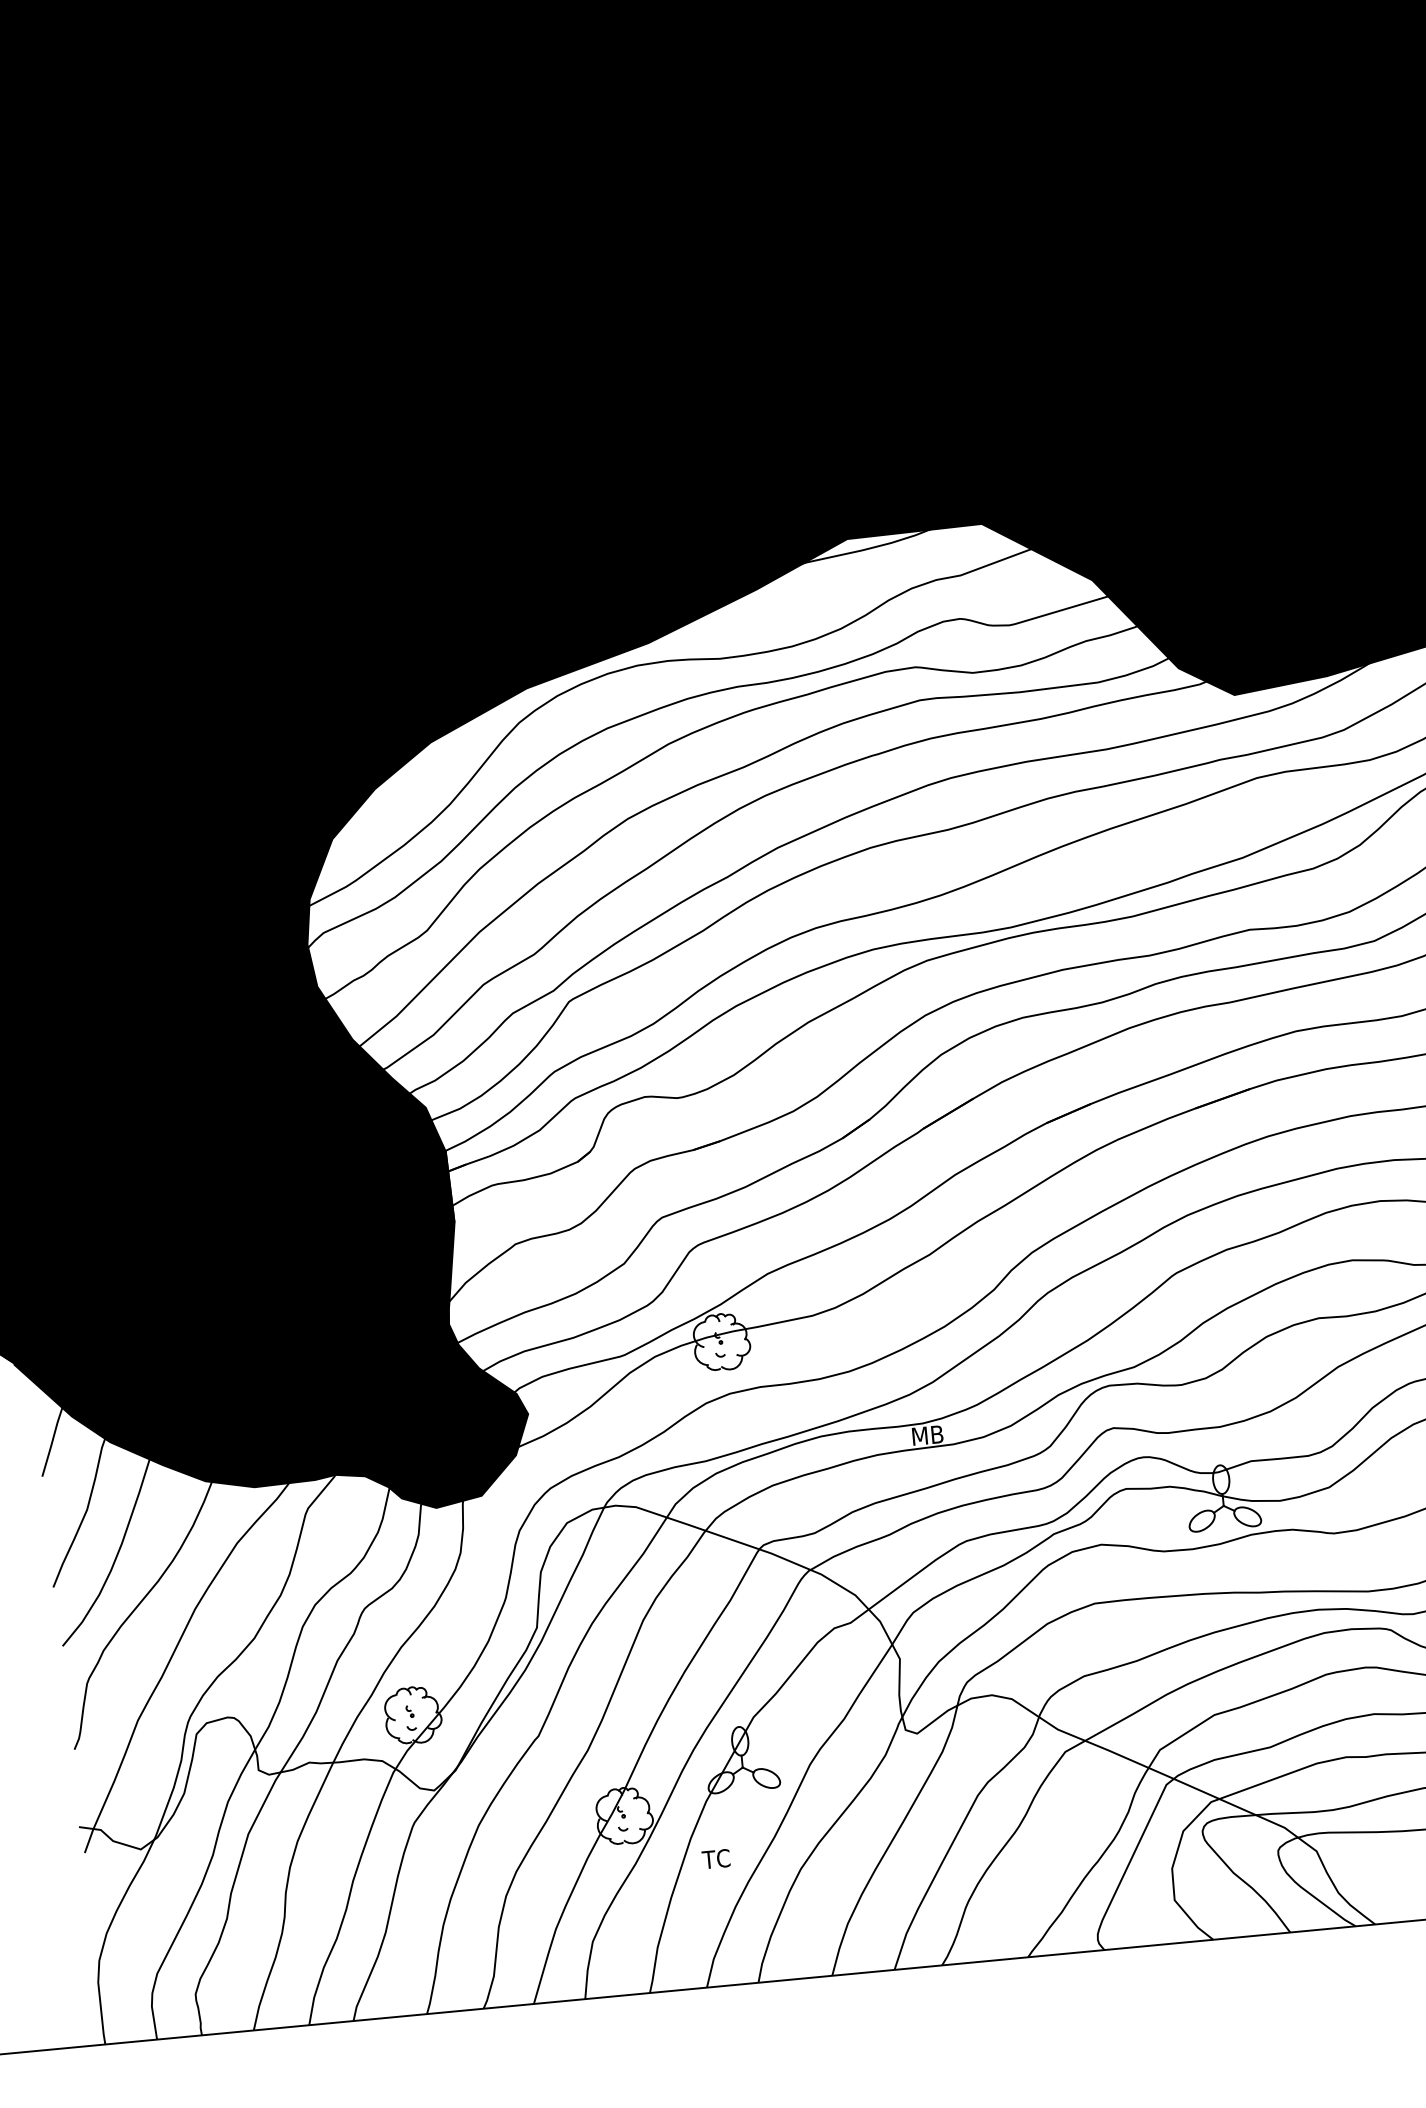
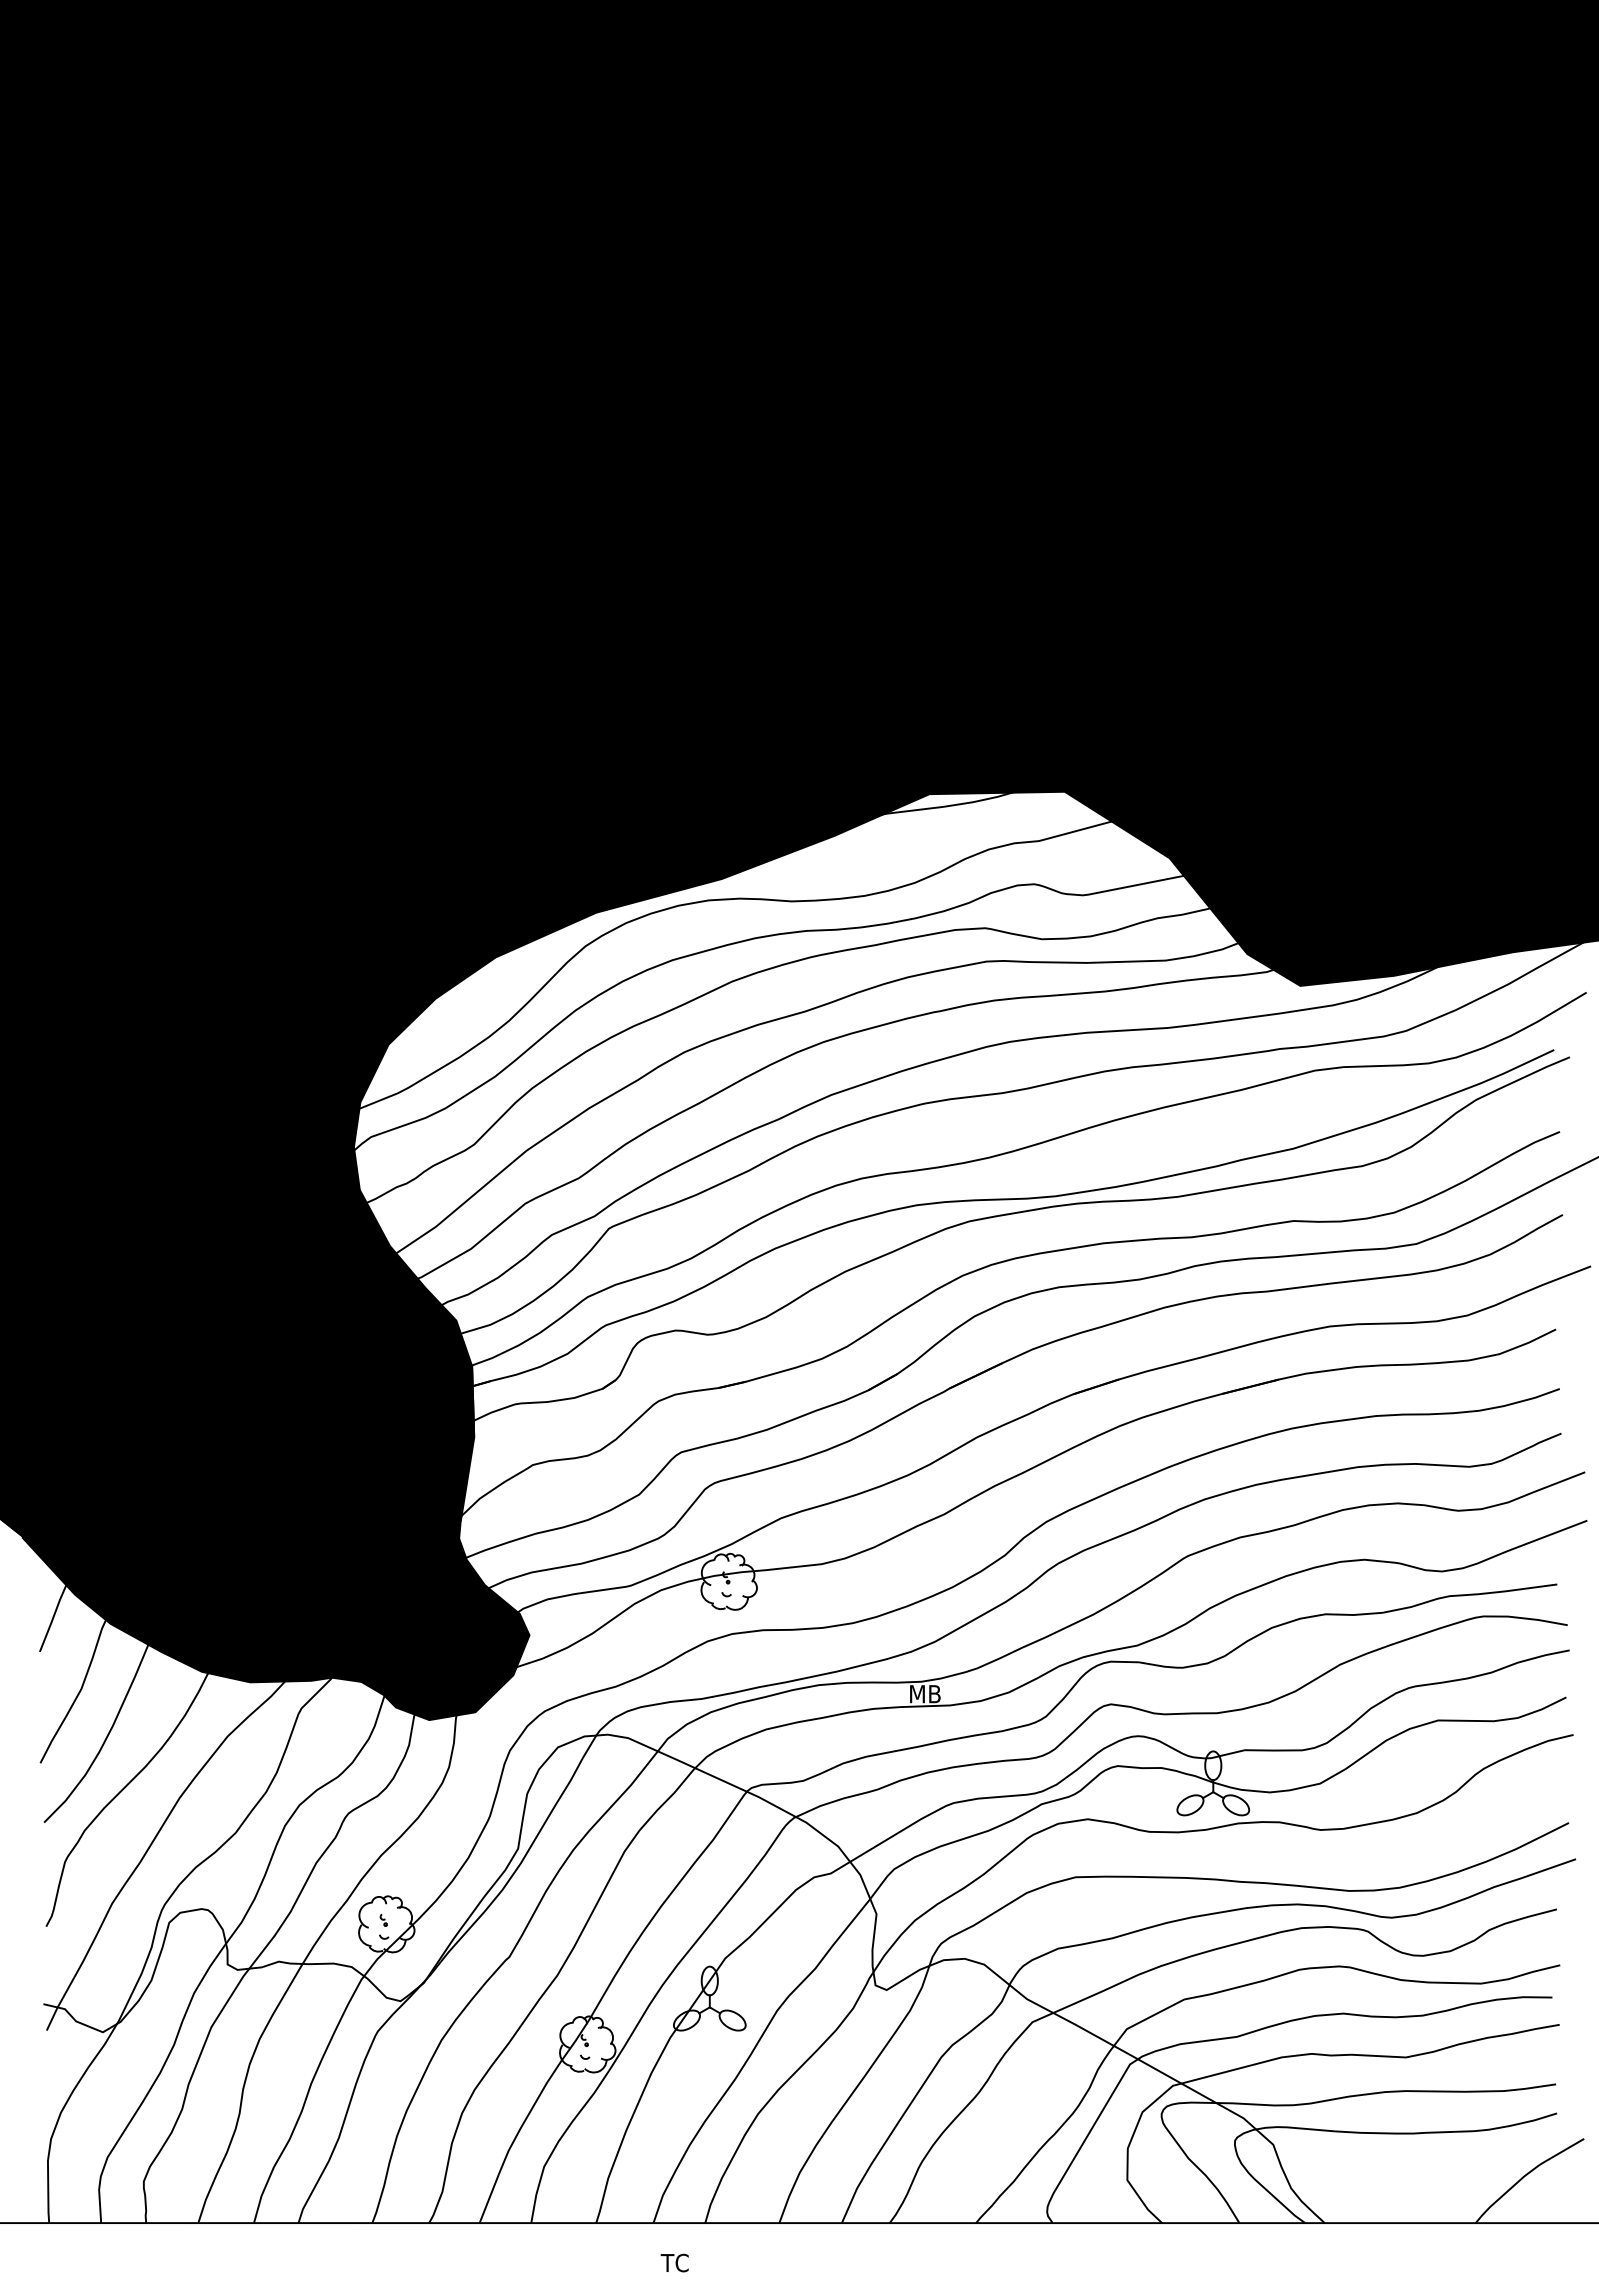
text: (715, 1858) -> (674, 2262), moved

